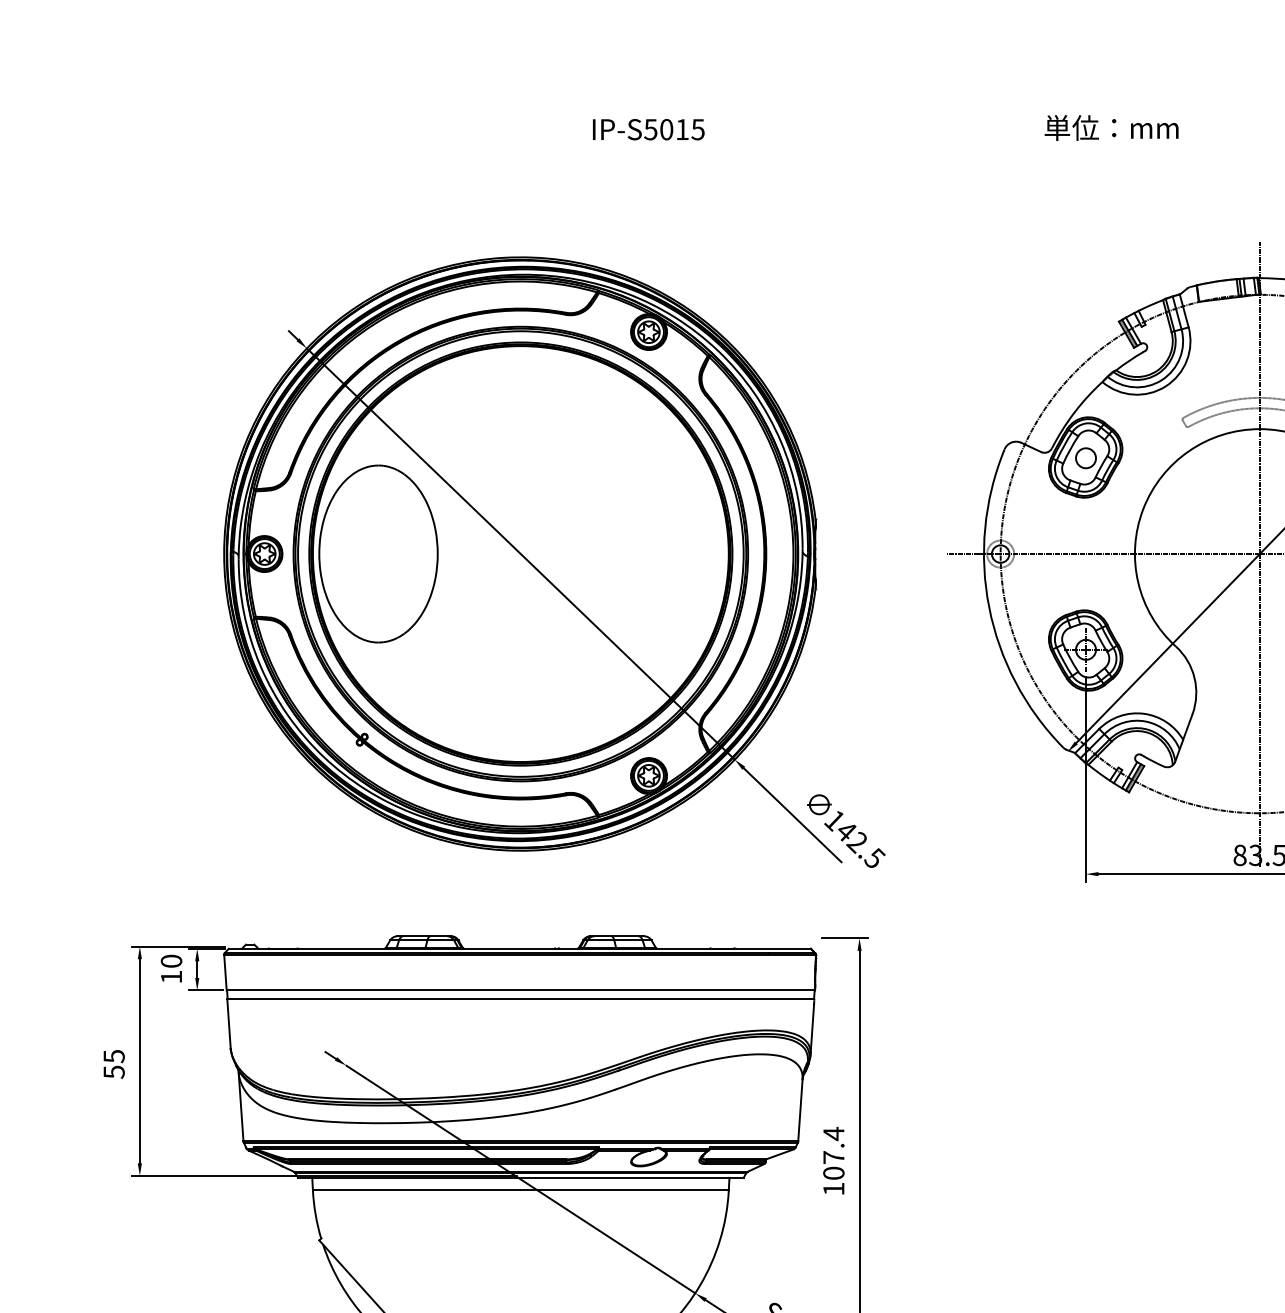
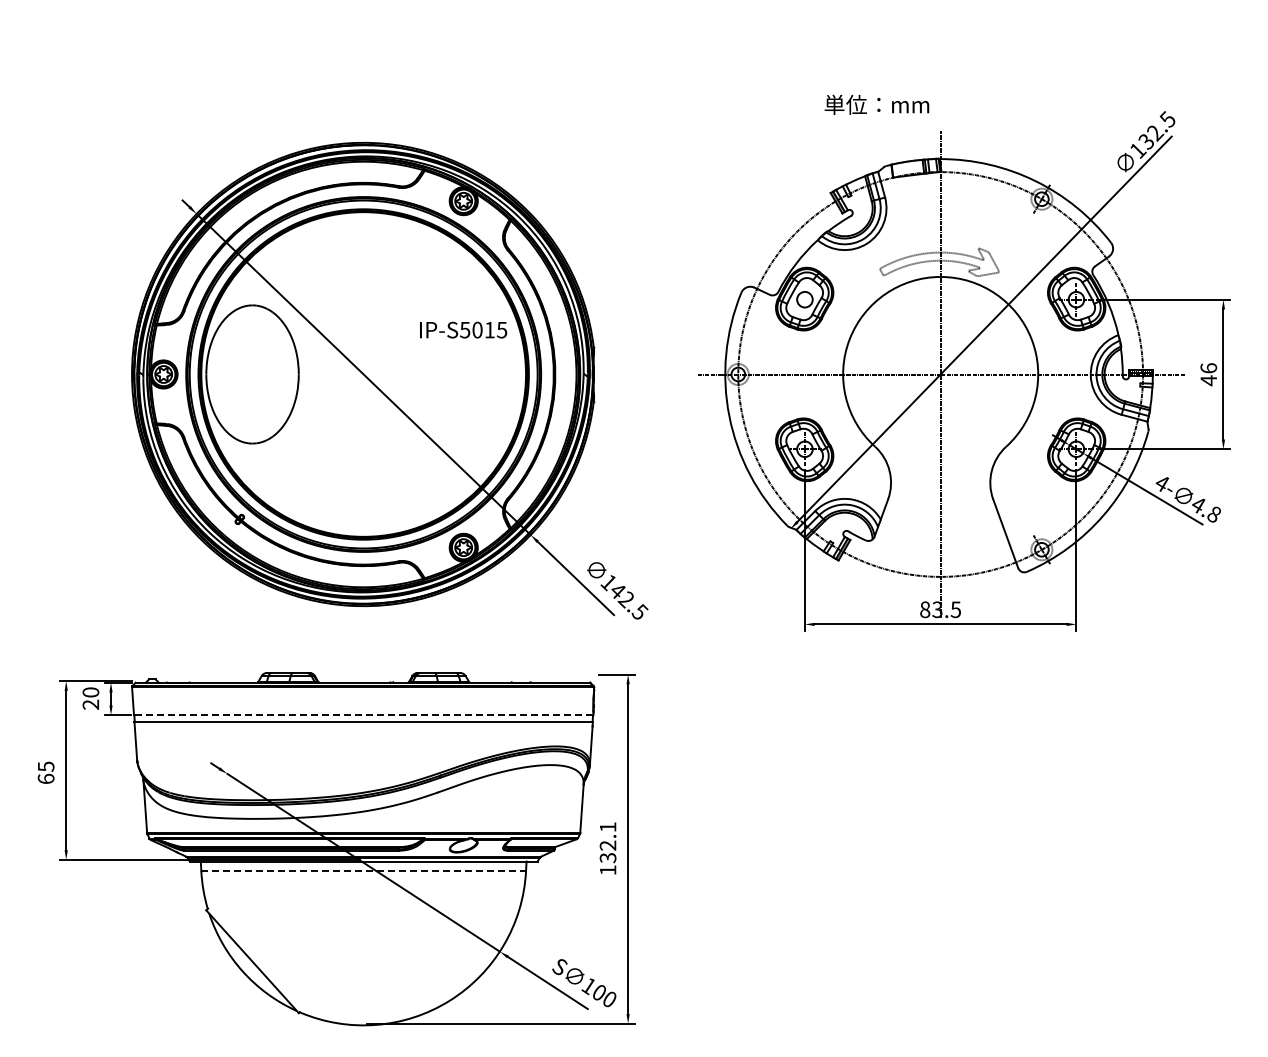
text: (1111, 127) -> (876, 104), moved
text: (648, 128) -> (463, 329), moved
text: (170, 976) -> (90, 704), 10 -> 20
line: (520, 990) -> (363, 715), solid -> dashed
text: (113, 1071) -> (45, 778), 55 -> 65
text: (833, 1153) -> (607, 842), 107.4 -> 132.1
line: (521, 1190) -> (364, 871), solid -> dashed

